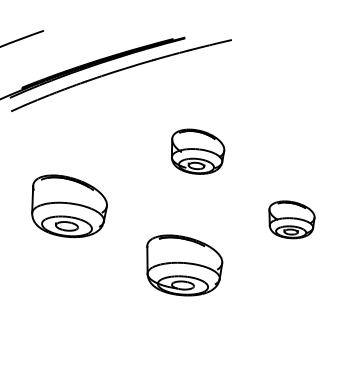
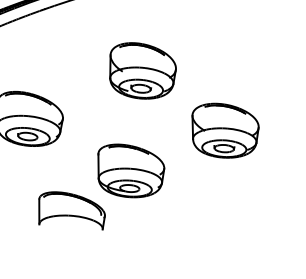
part: (197, 151) -> (142, 70), size x1.43
part: (291, 219) -> (225, 130), size x1.67
part: (117, 310) -> (72, 210), added

